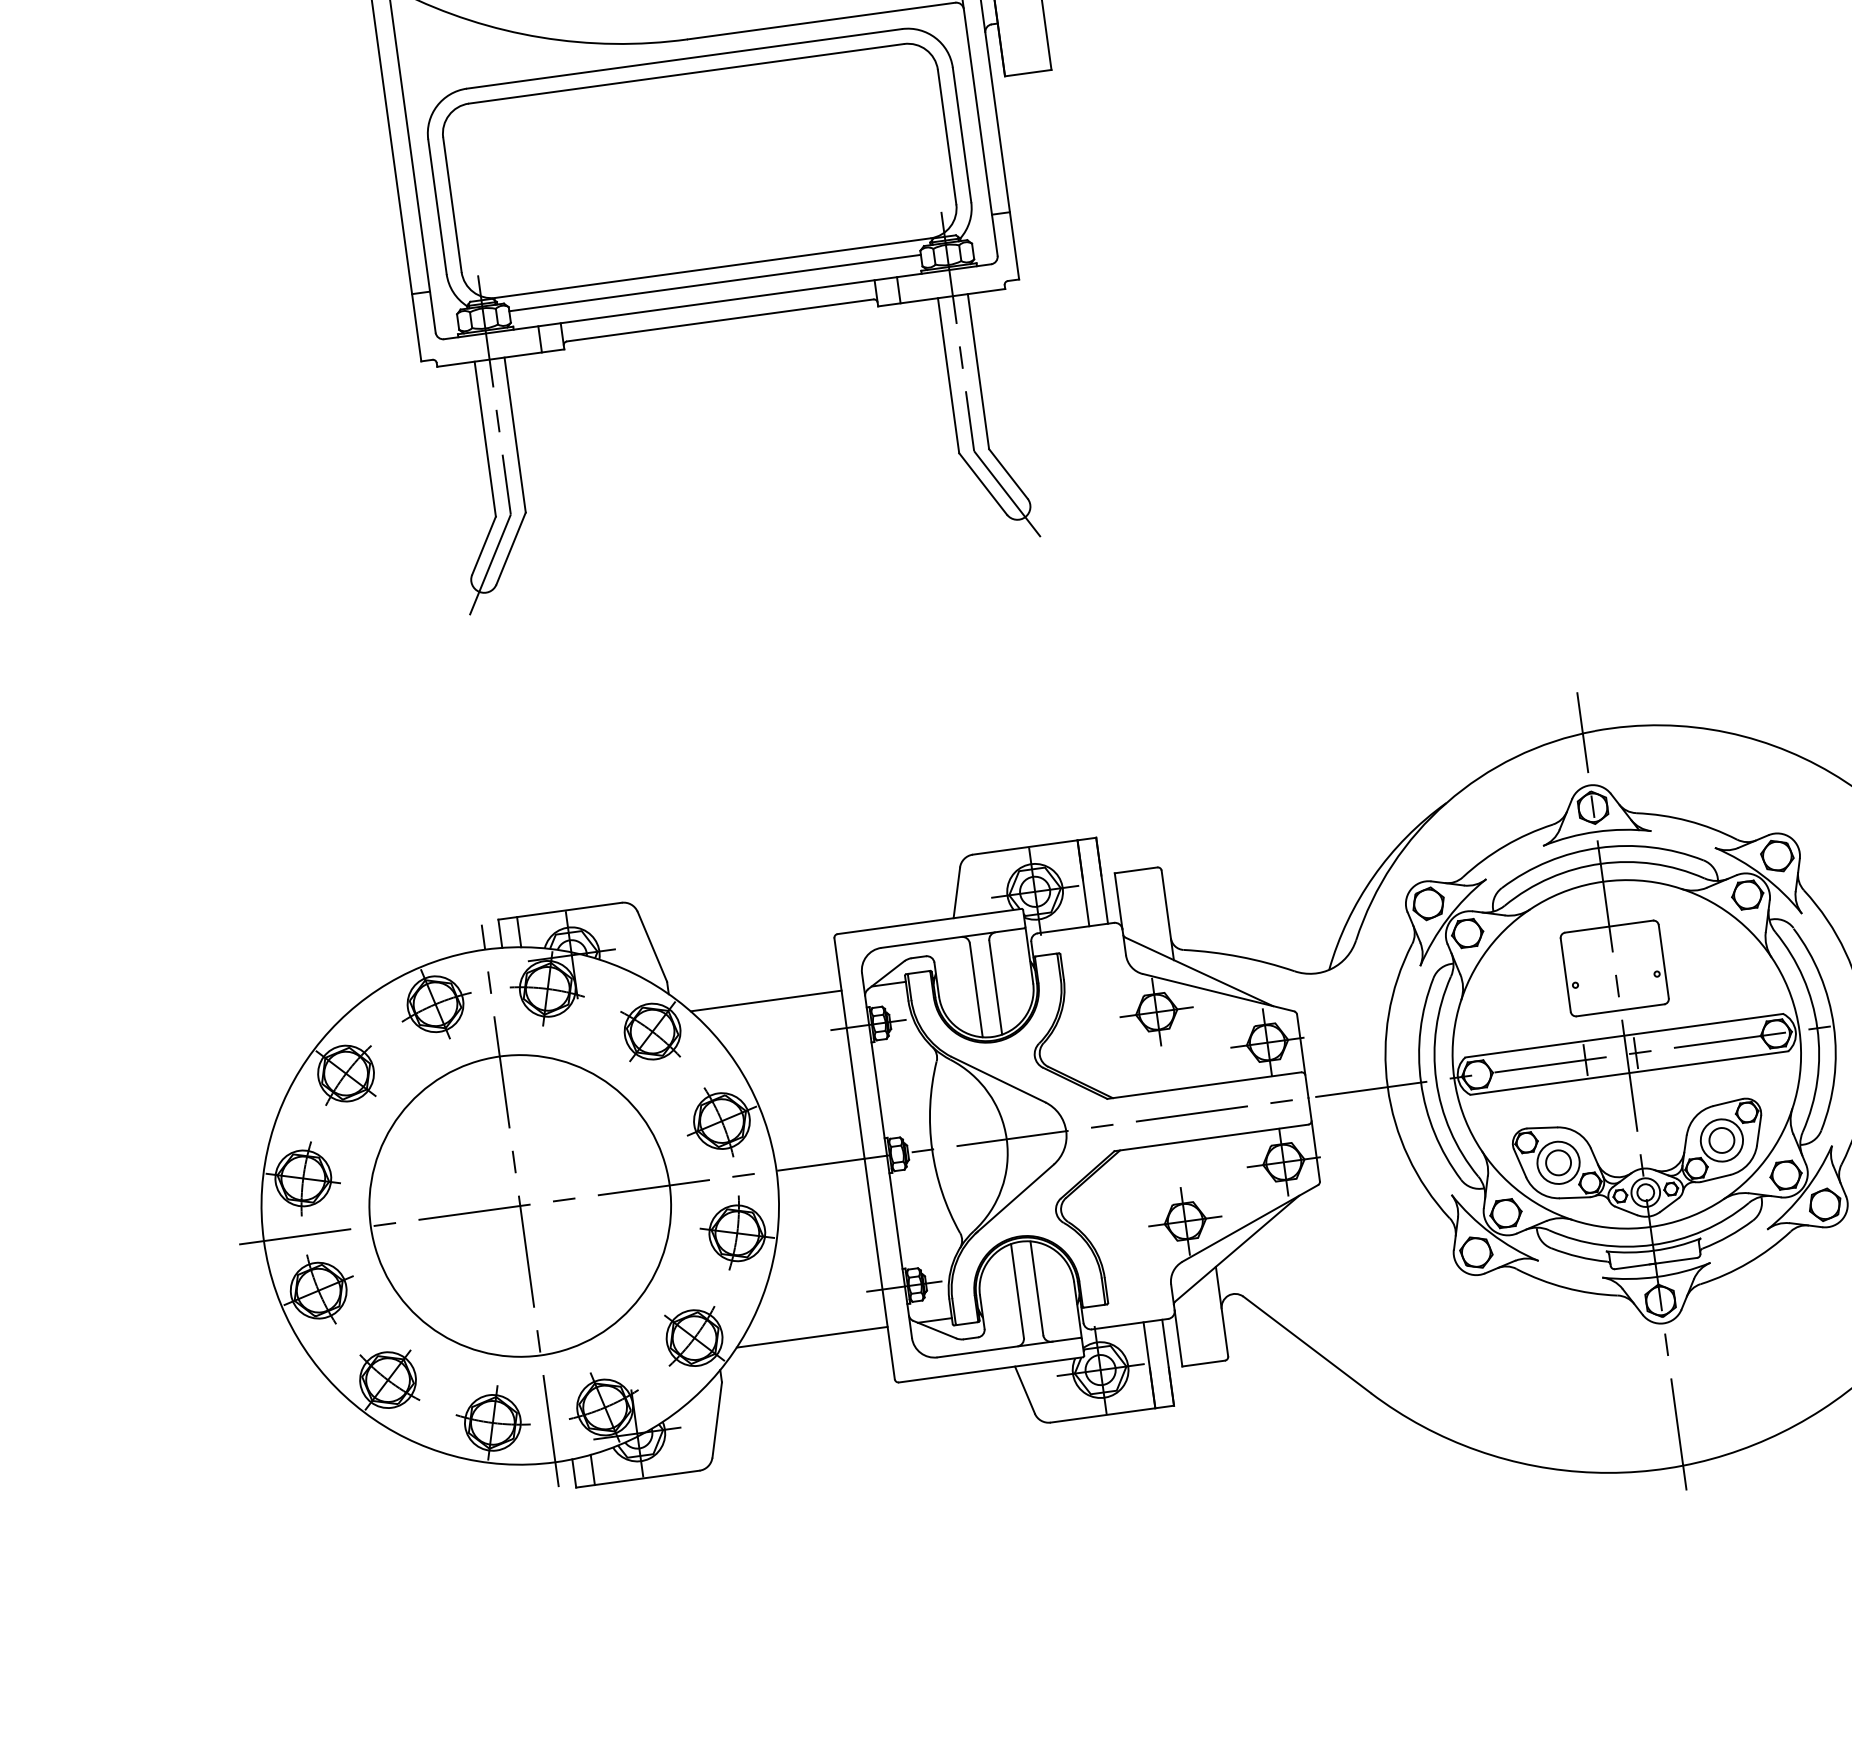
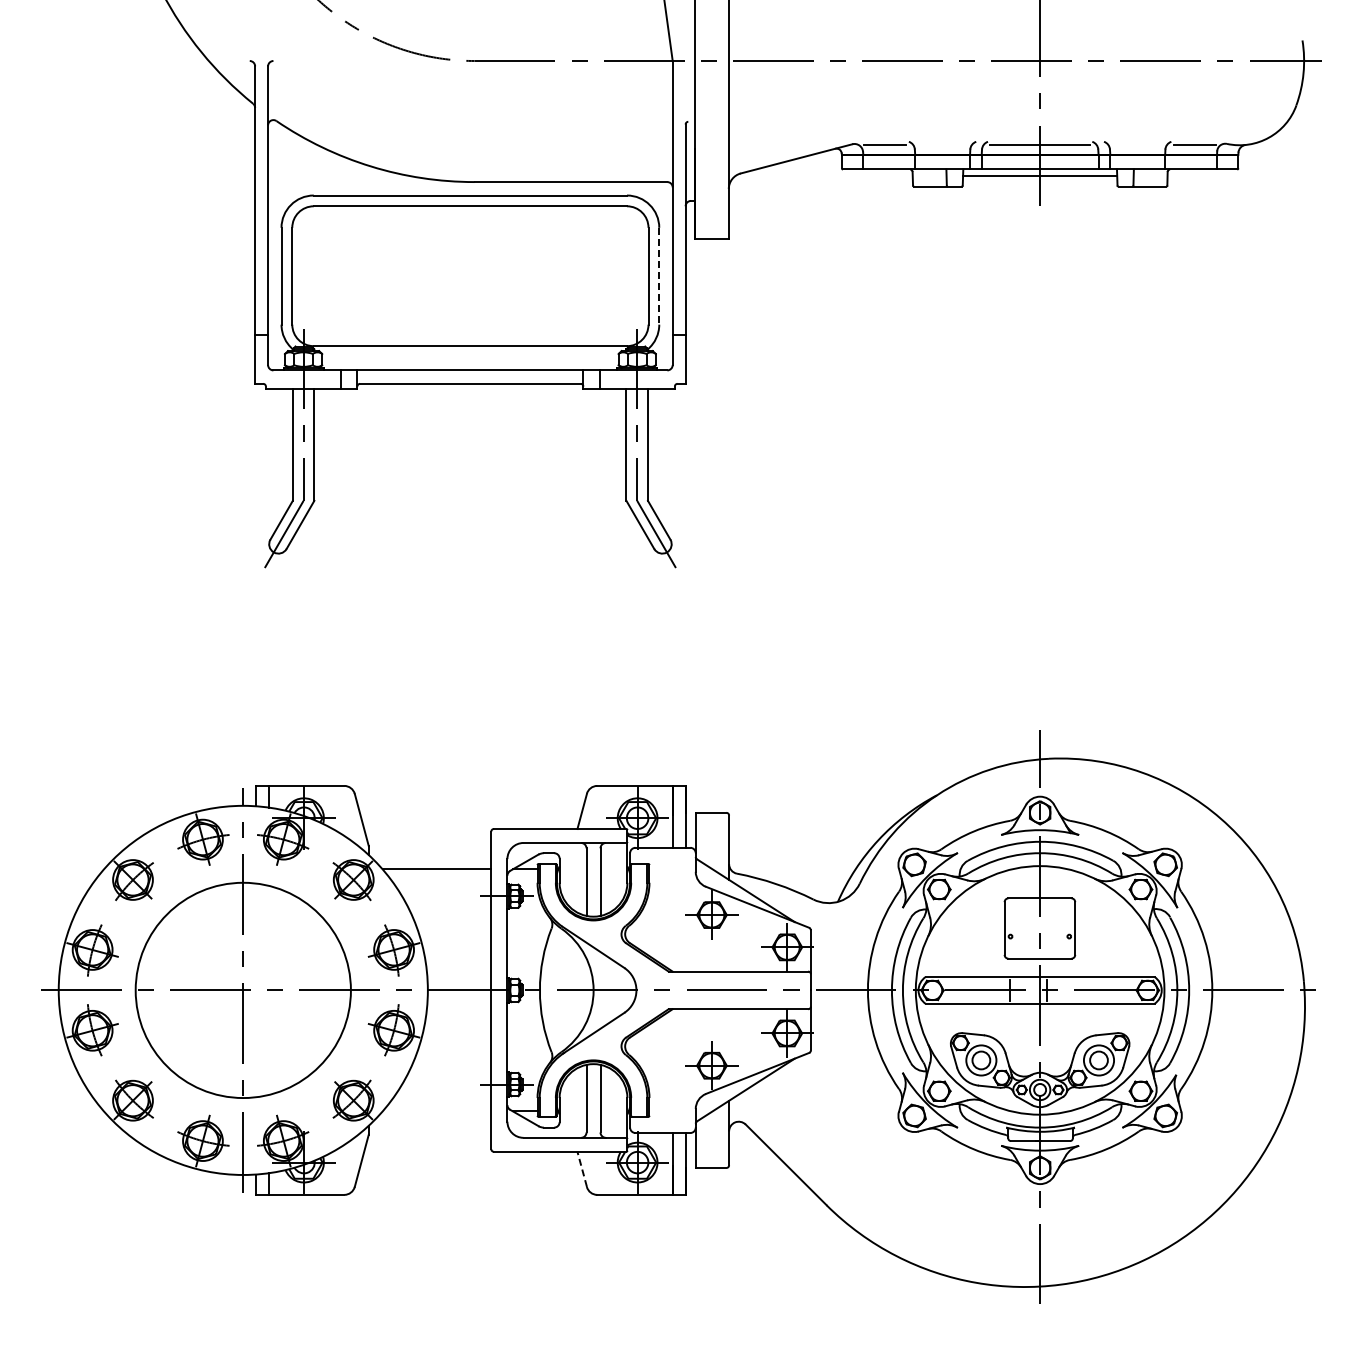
line: (962, 135) -> (659, 276), solid -> dashed
line: (715, 282) -> (470, 356), removed
line: (811, 1337) -> (436, 1111), removed
line: (1025, 1388) -> (582, 1168), solid -> dashed

